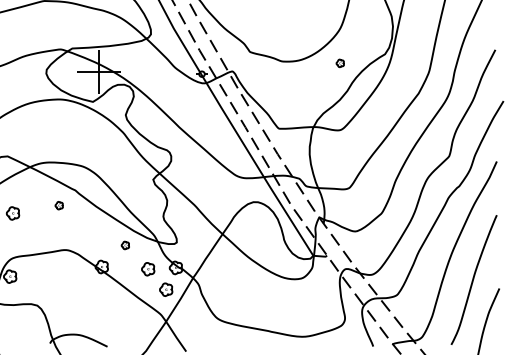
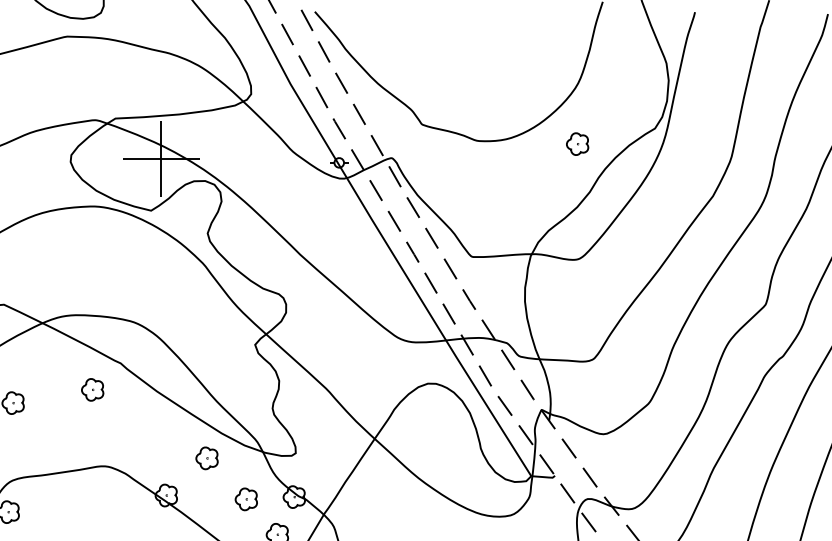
part: (340, 63) -> (578, 144), size x1.67
part: (59, 205) -> (93, 389), size x1.67
part: (125, 245) -> (207, 458), size x1.67

